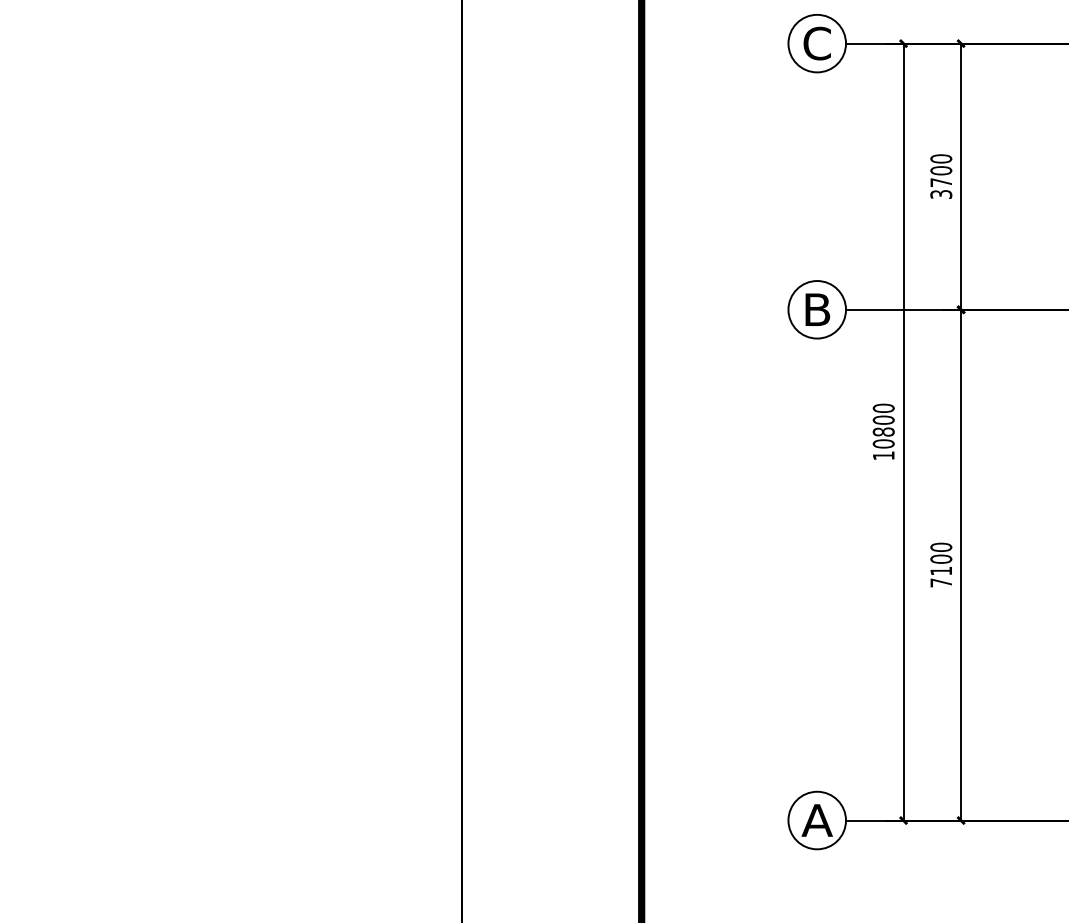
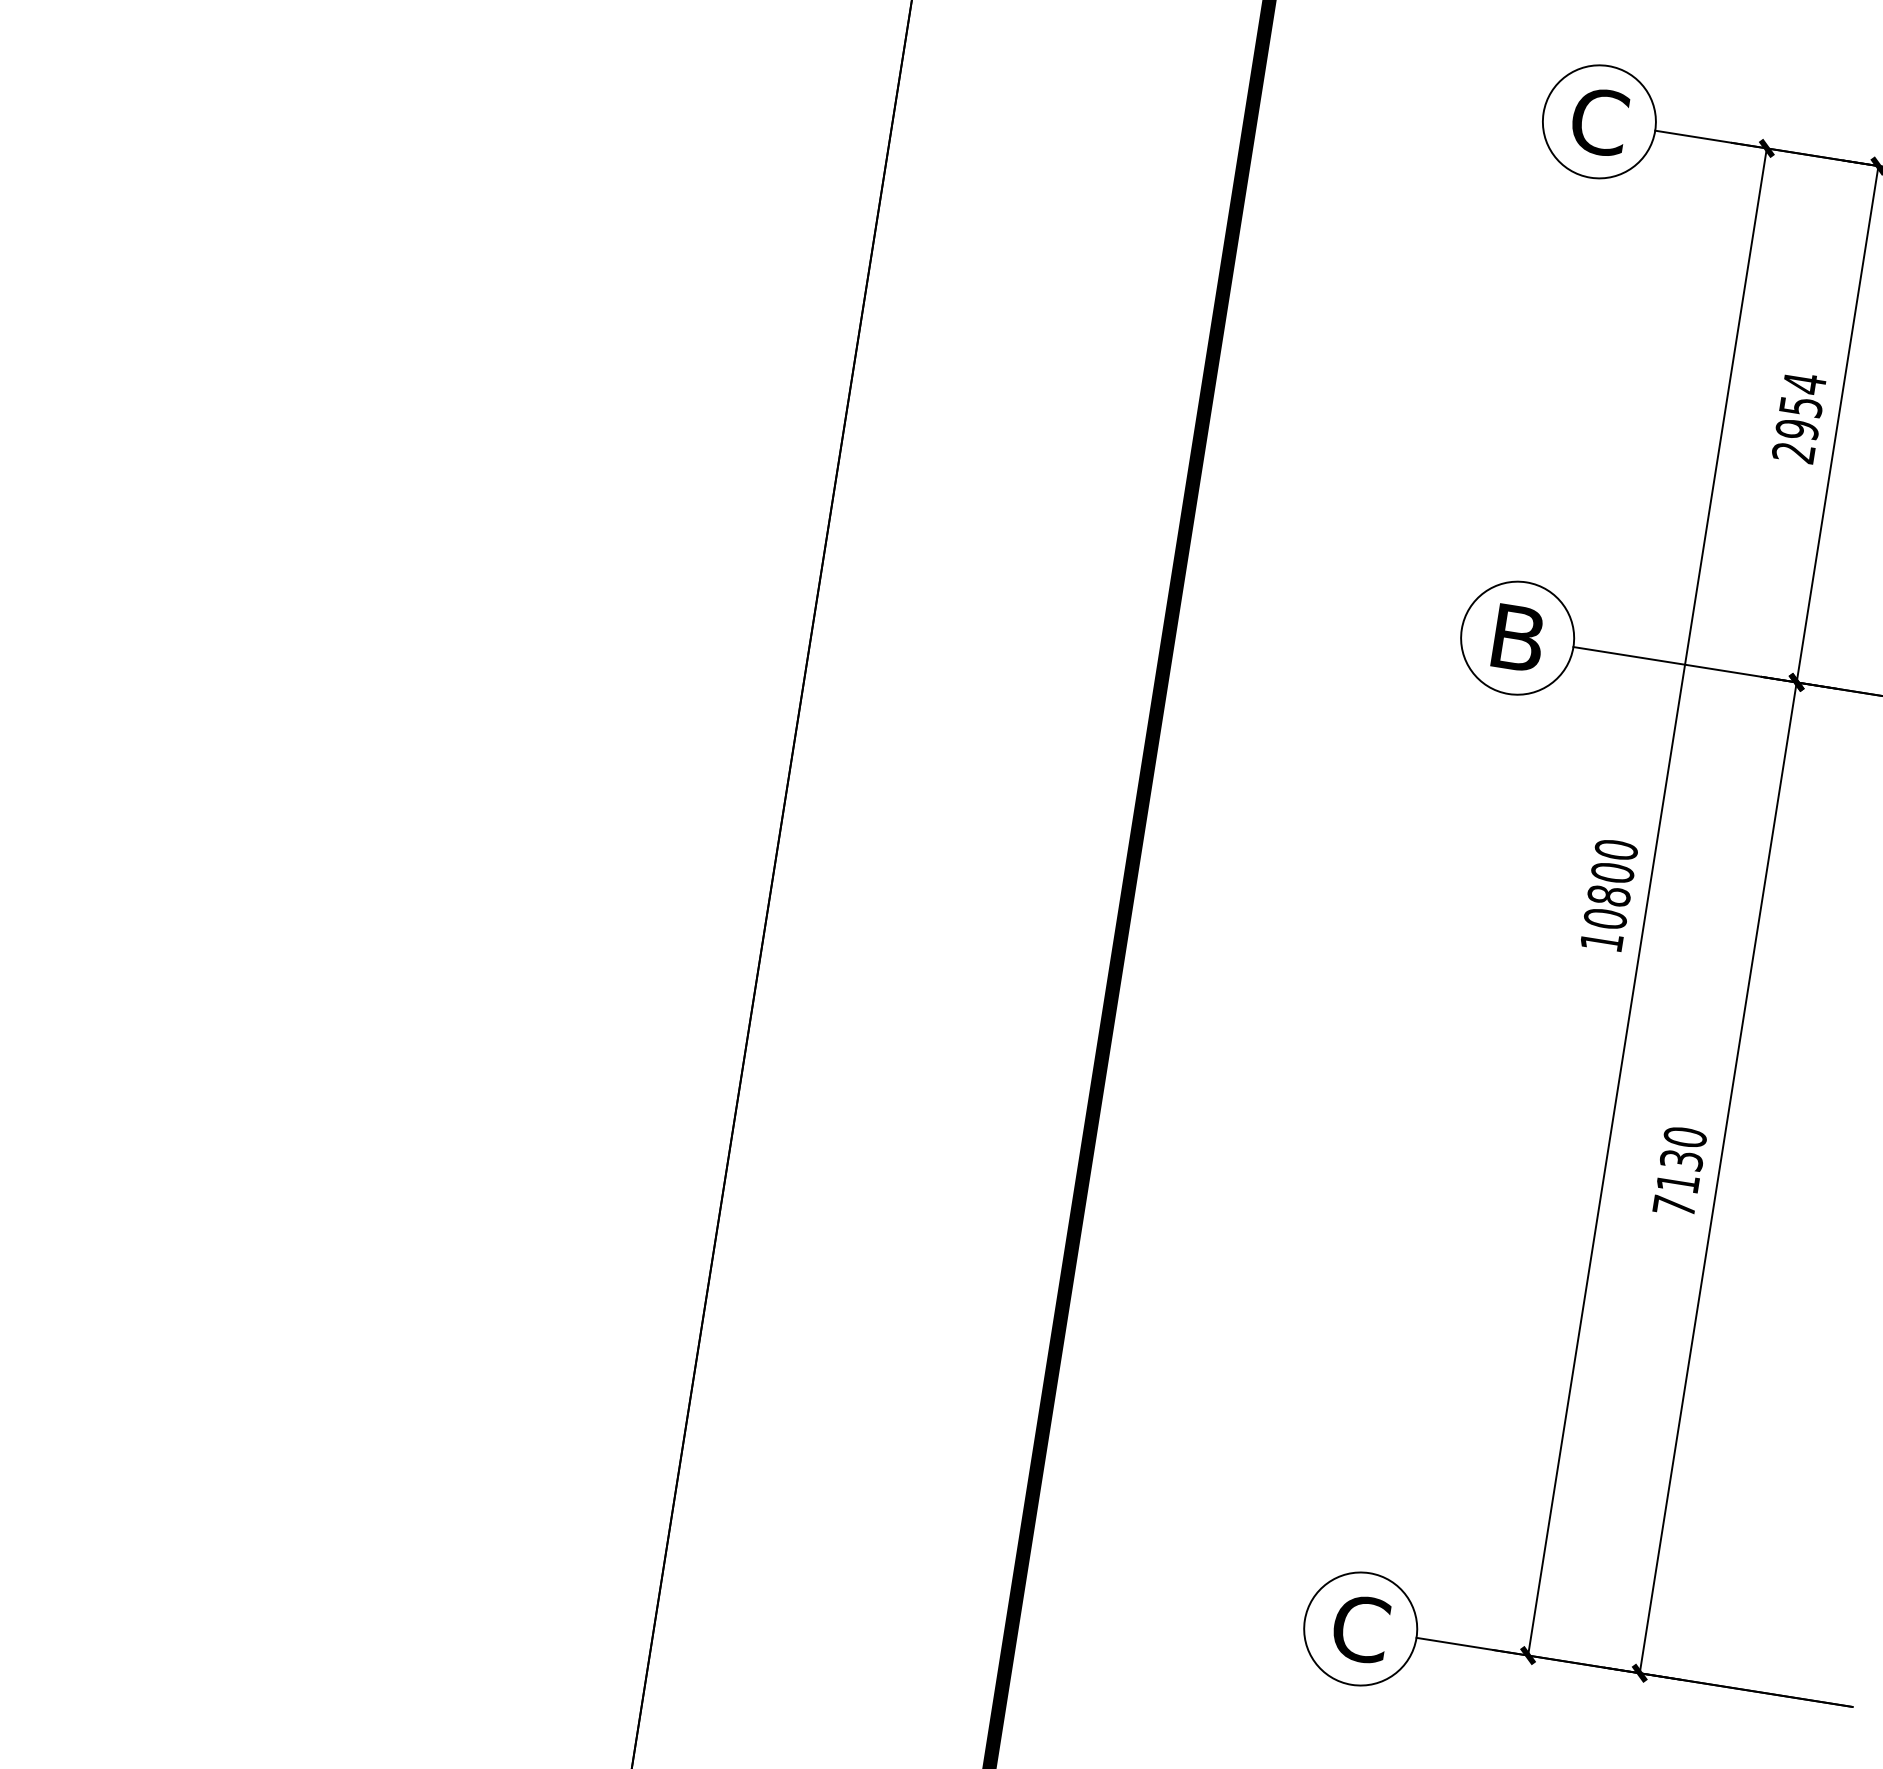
text: (941, 176) -> (1799, 417), 3700 -> 2954
text: (941, 558) -> (1682, 1158), 7100 -> 7130
text: (816, 820) -> (1359, 1628), A -> C

